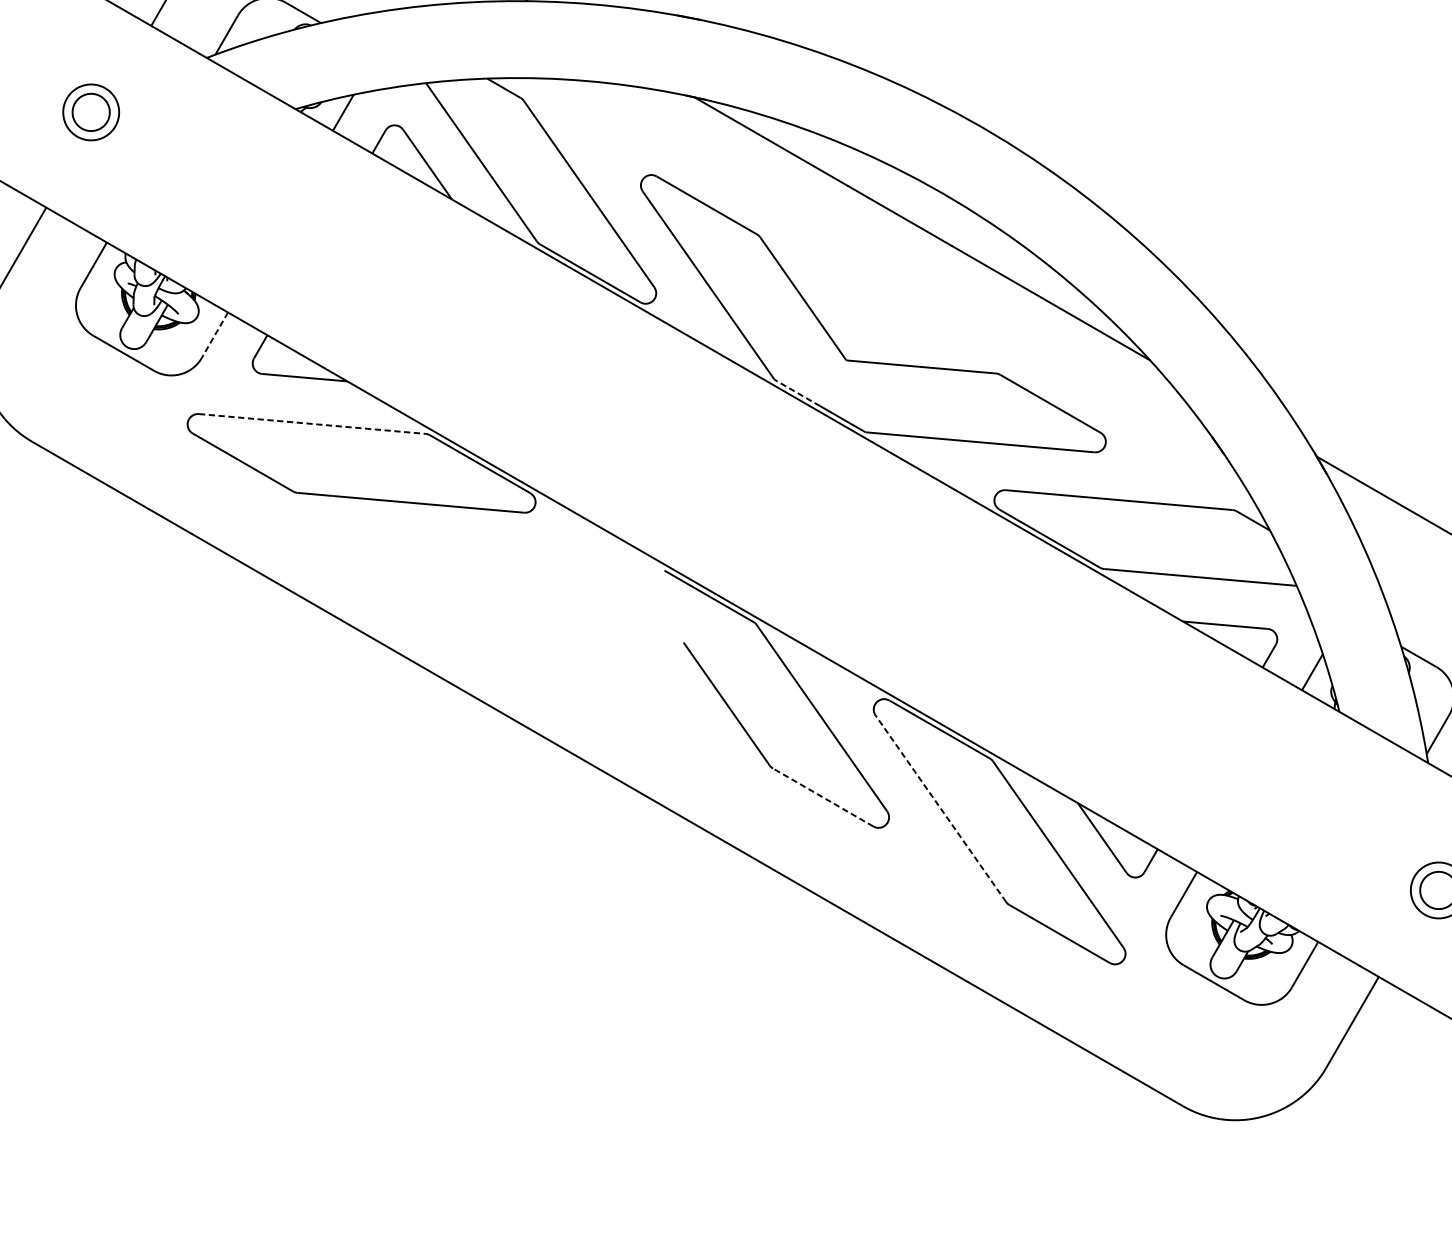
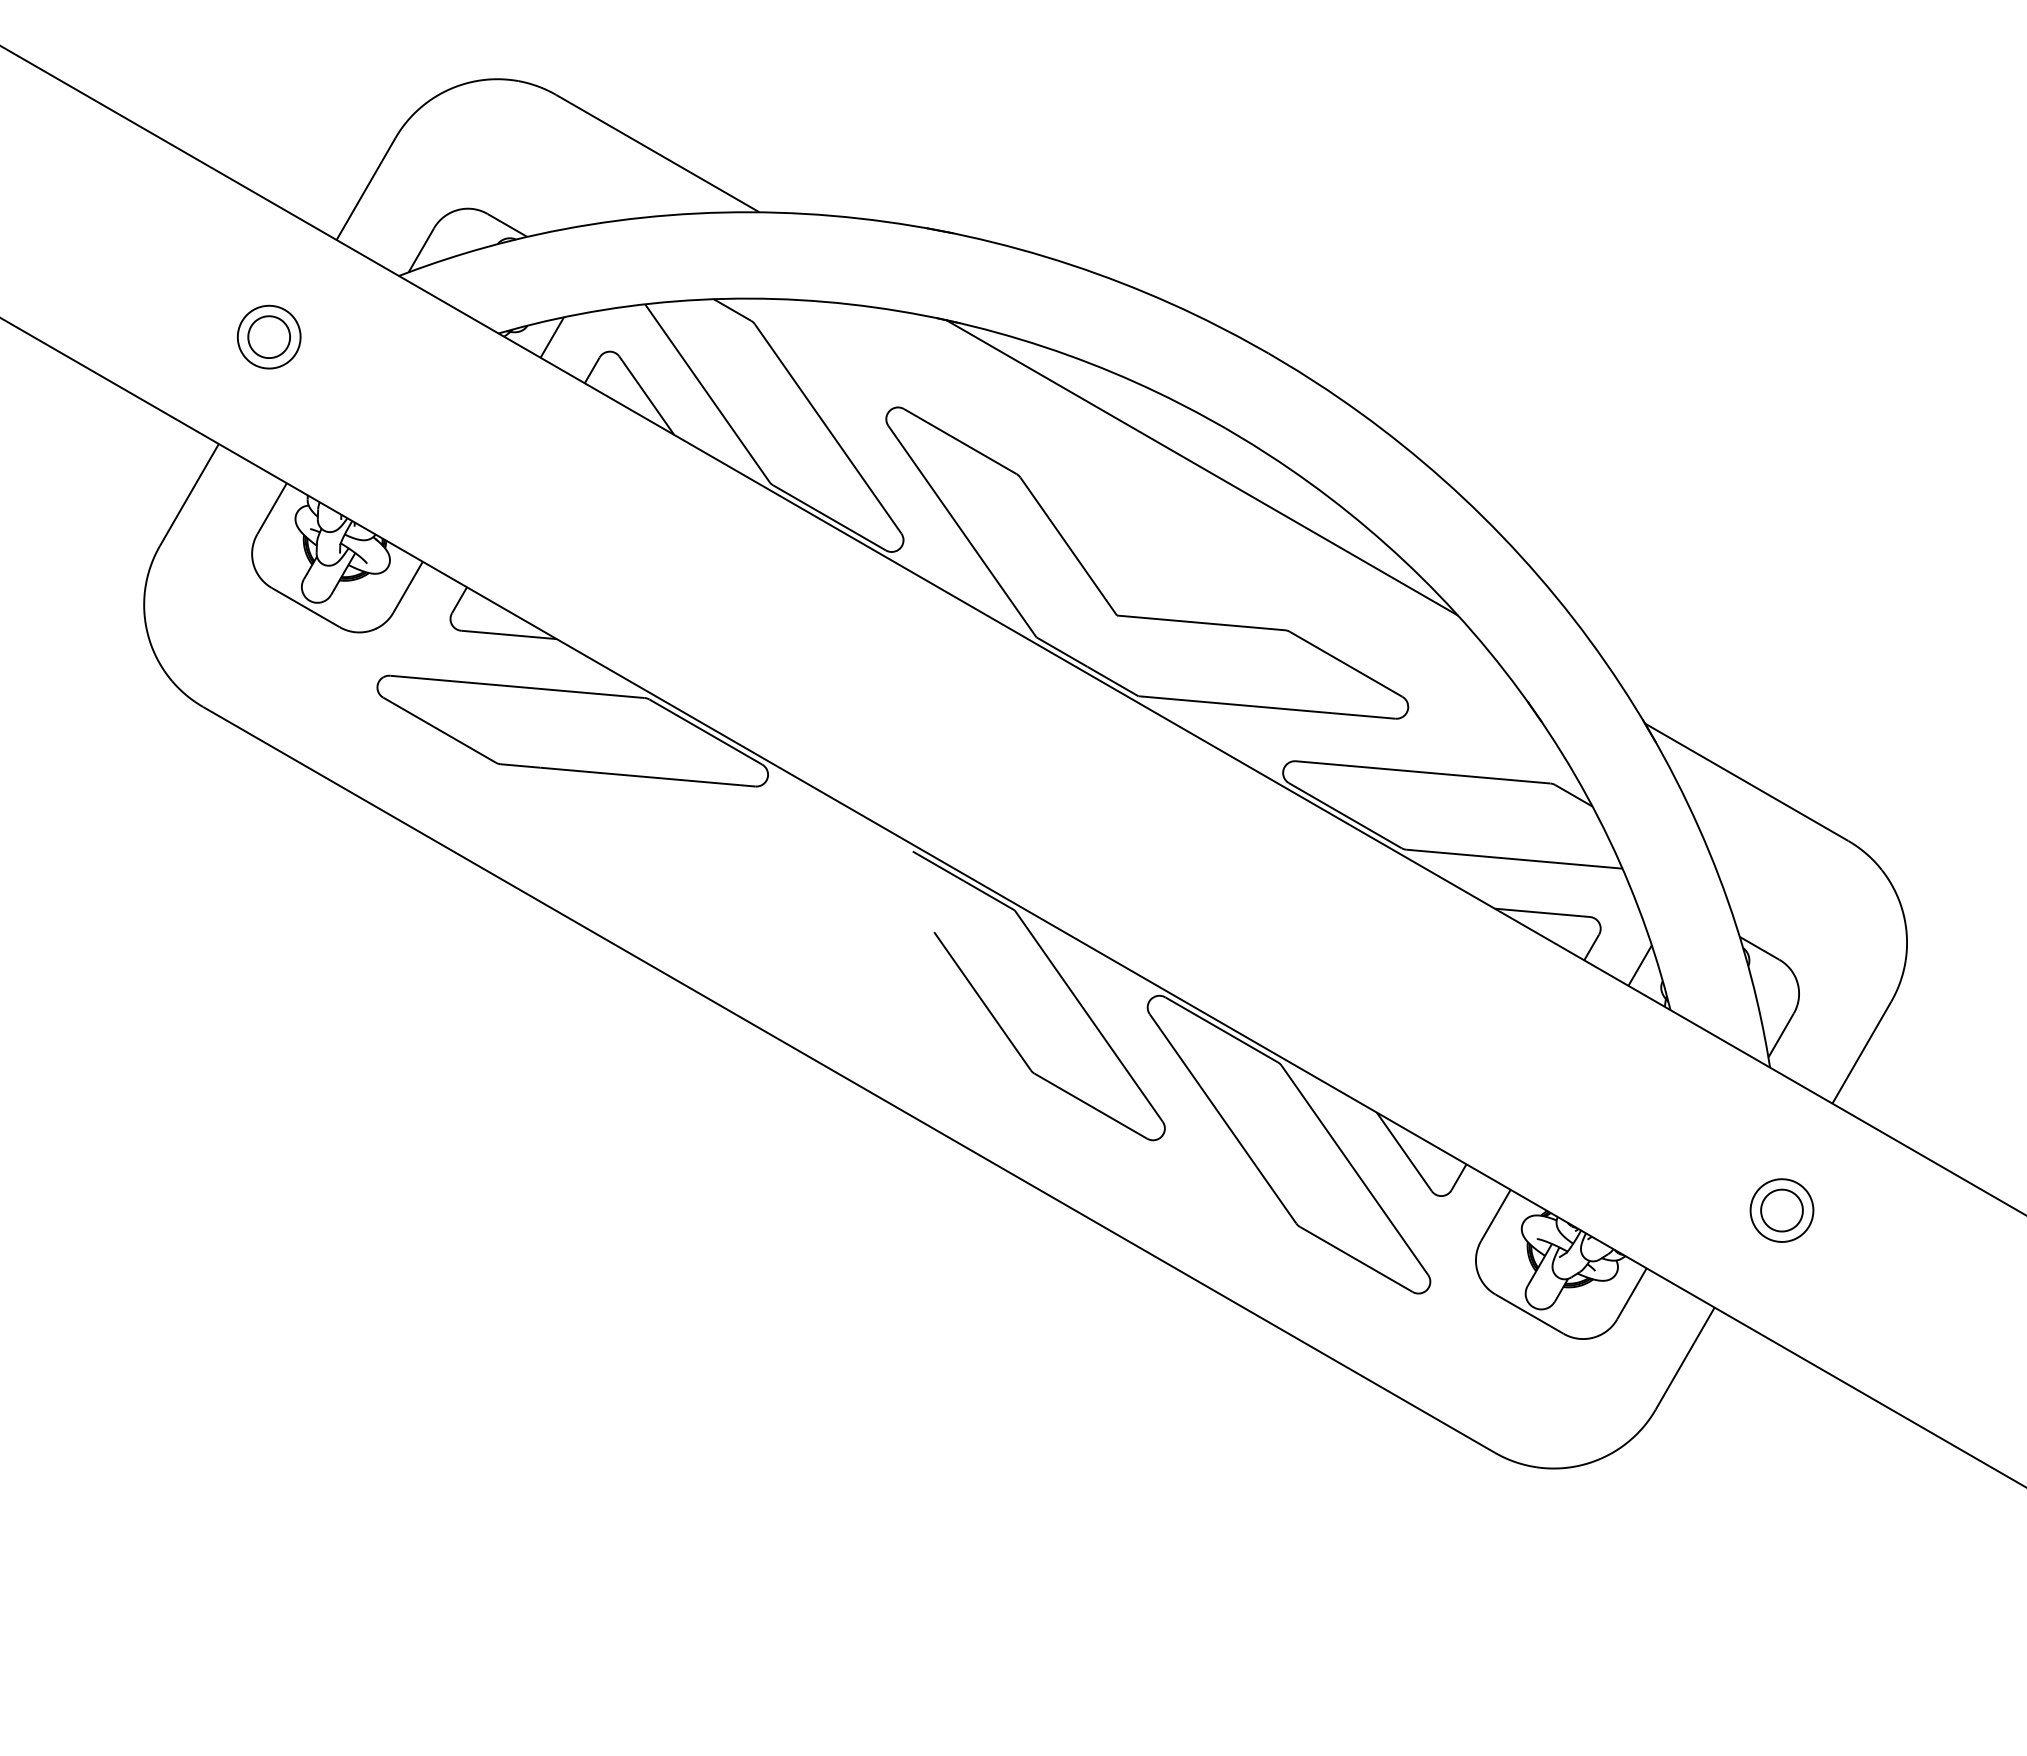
line: (214, 335) -> (407, 587), dashed -> solid
line: (796, 392) -> (1061, 651), dashed -> solid
line: (312, 423) -> (517, 686), dashed -> solid
line: (822, 796) -> (1090, 1105), dashed -> solid
line: (941, 808) -> (1223, 1118), dashed -> solid

